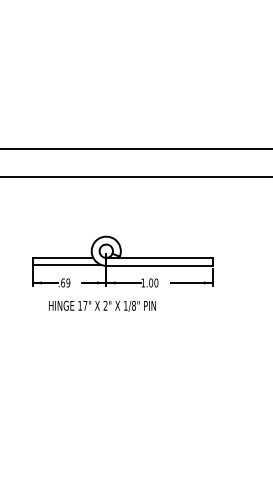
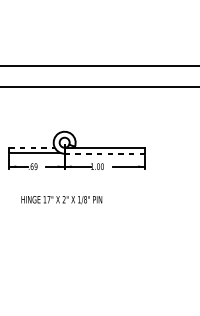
line: (63, 257) -> (32, 147), solid -> dashed
line: (160, 265) -> (105, 153), solid -> dashed
text: (102, 305) -> (61, 199), moved

